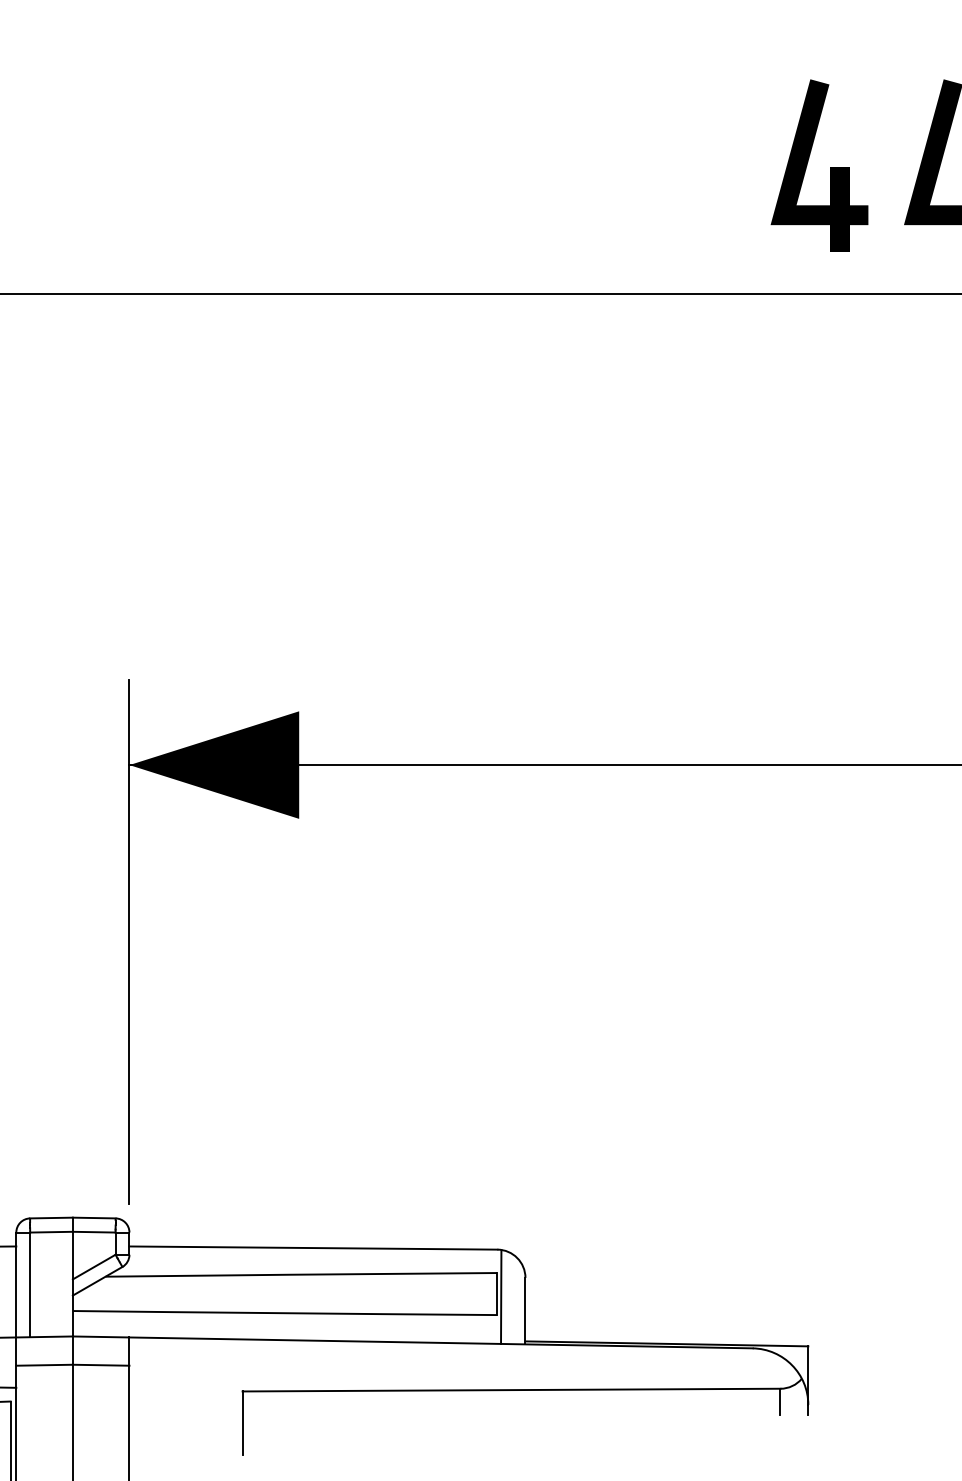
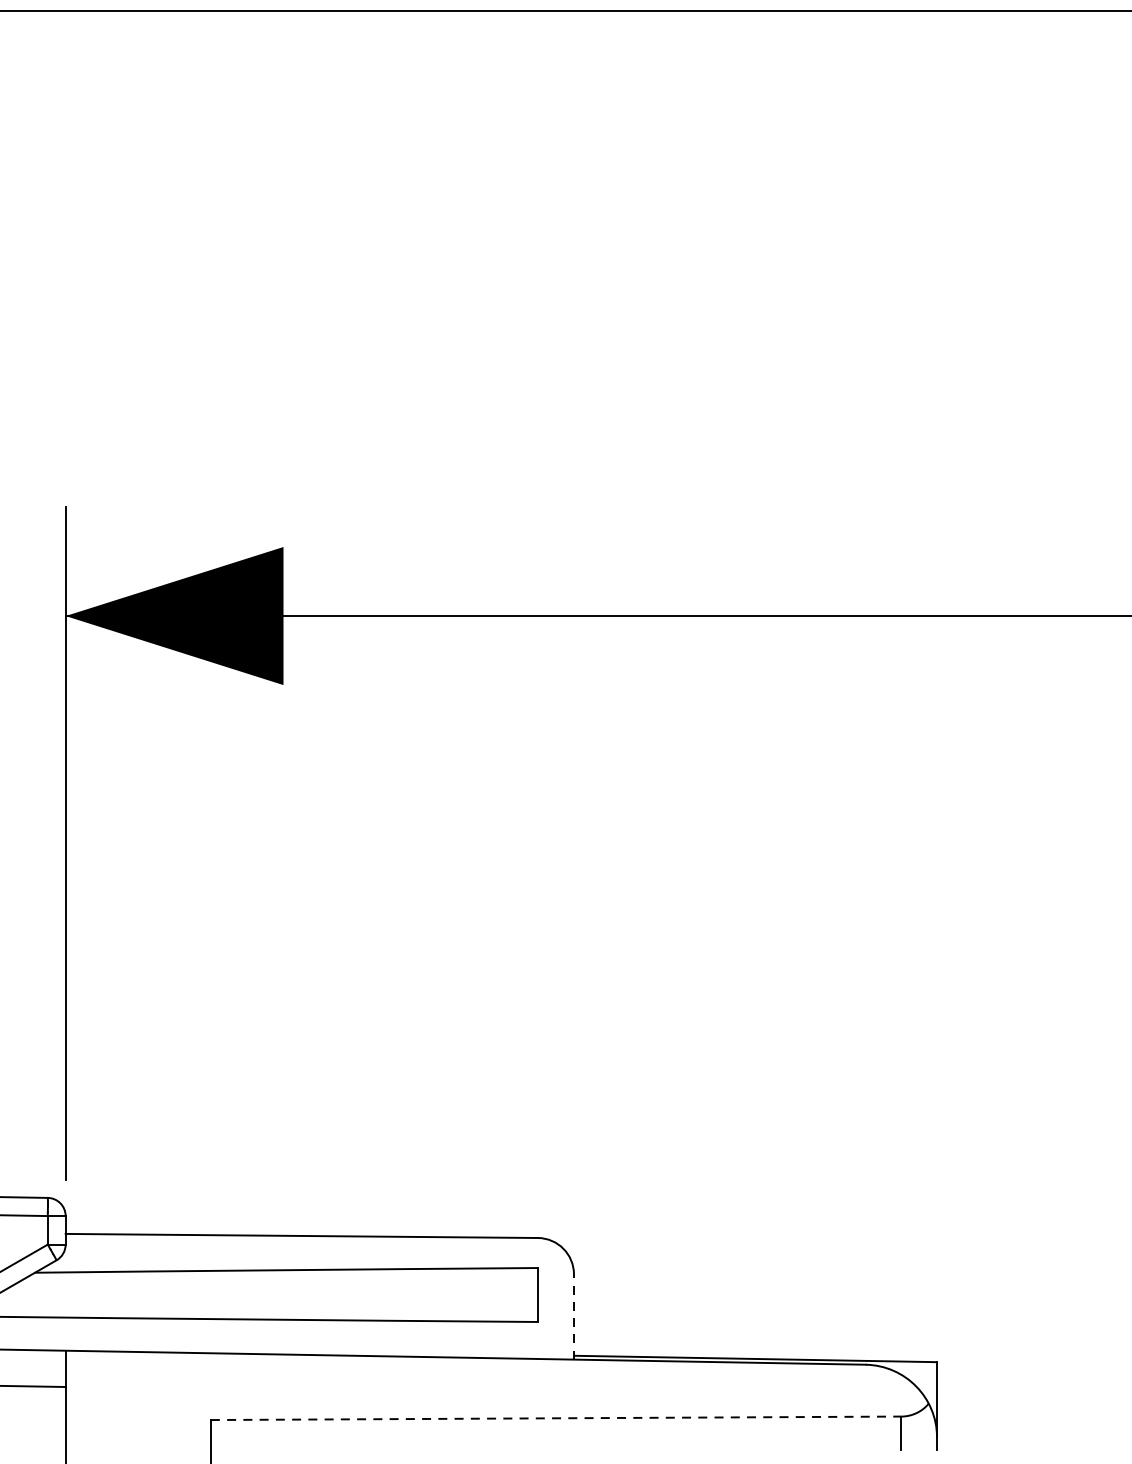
line: (501, 1296) -> (543, 1298), removed
line: (525, 1310) -> (574, 1316), solid -> dashed
line: (511, 1390) -> (556, 1418), solid -> dashed

